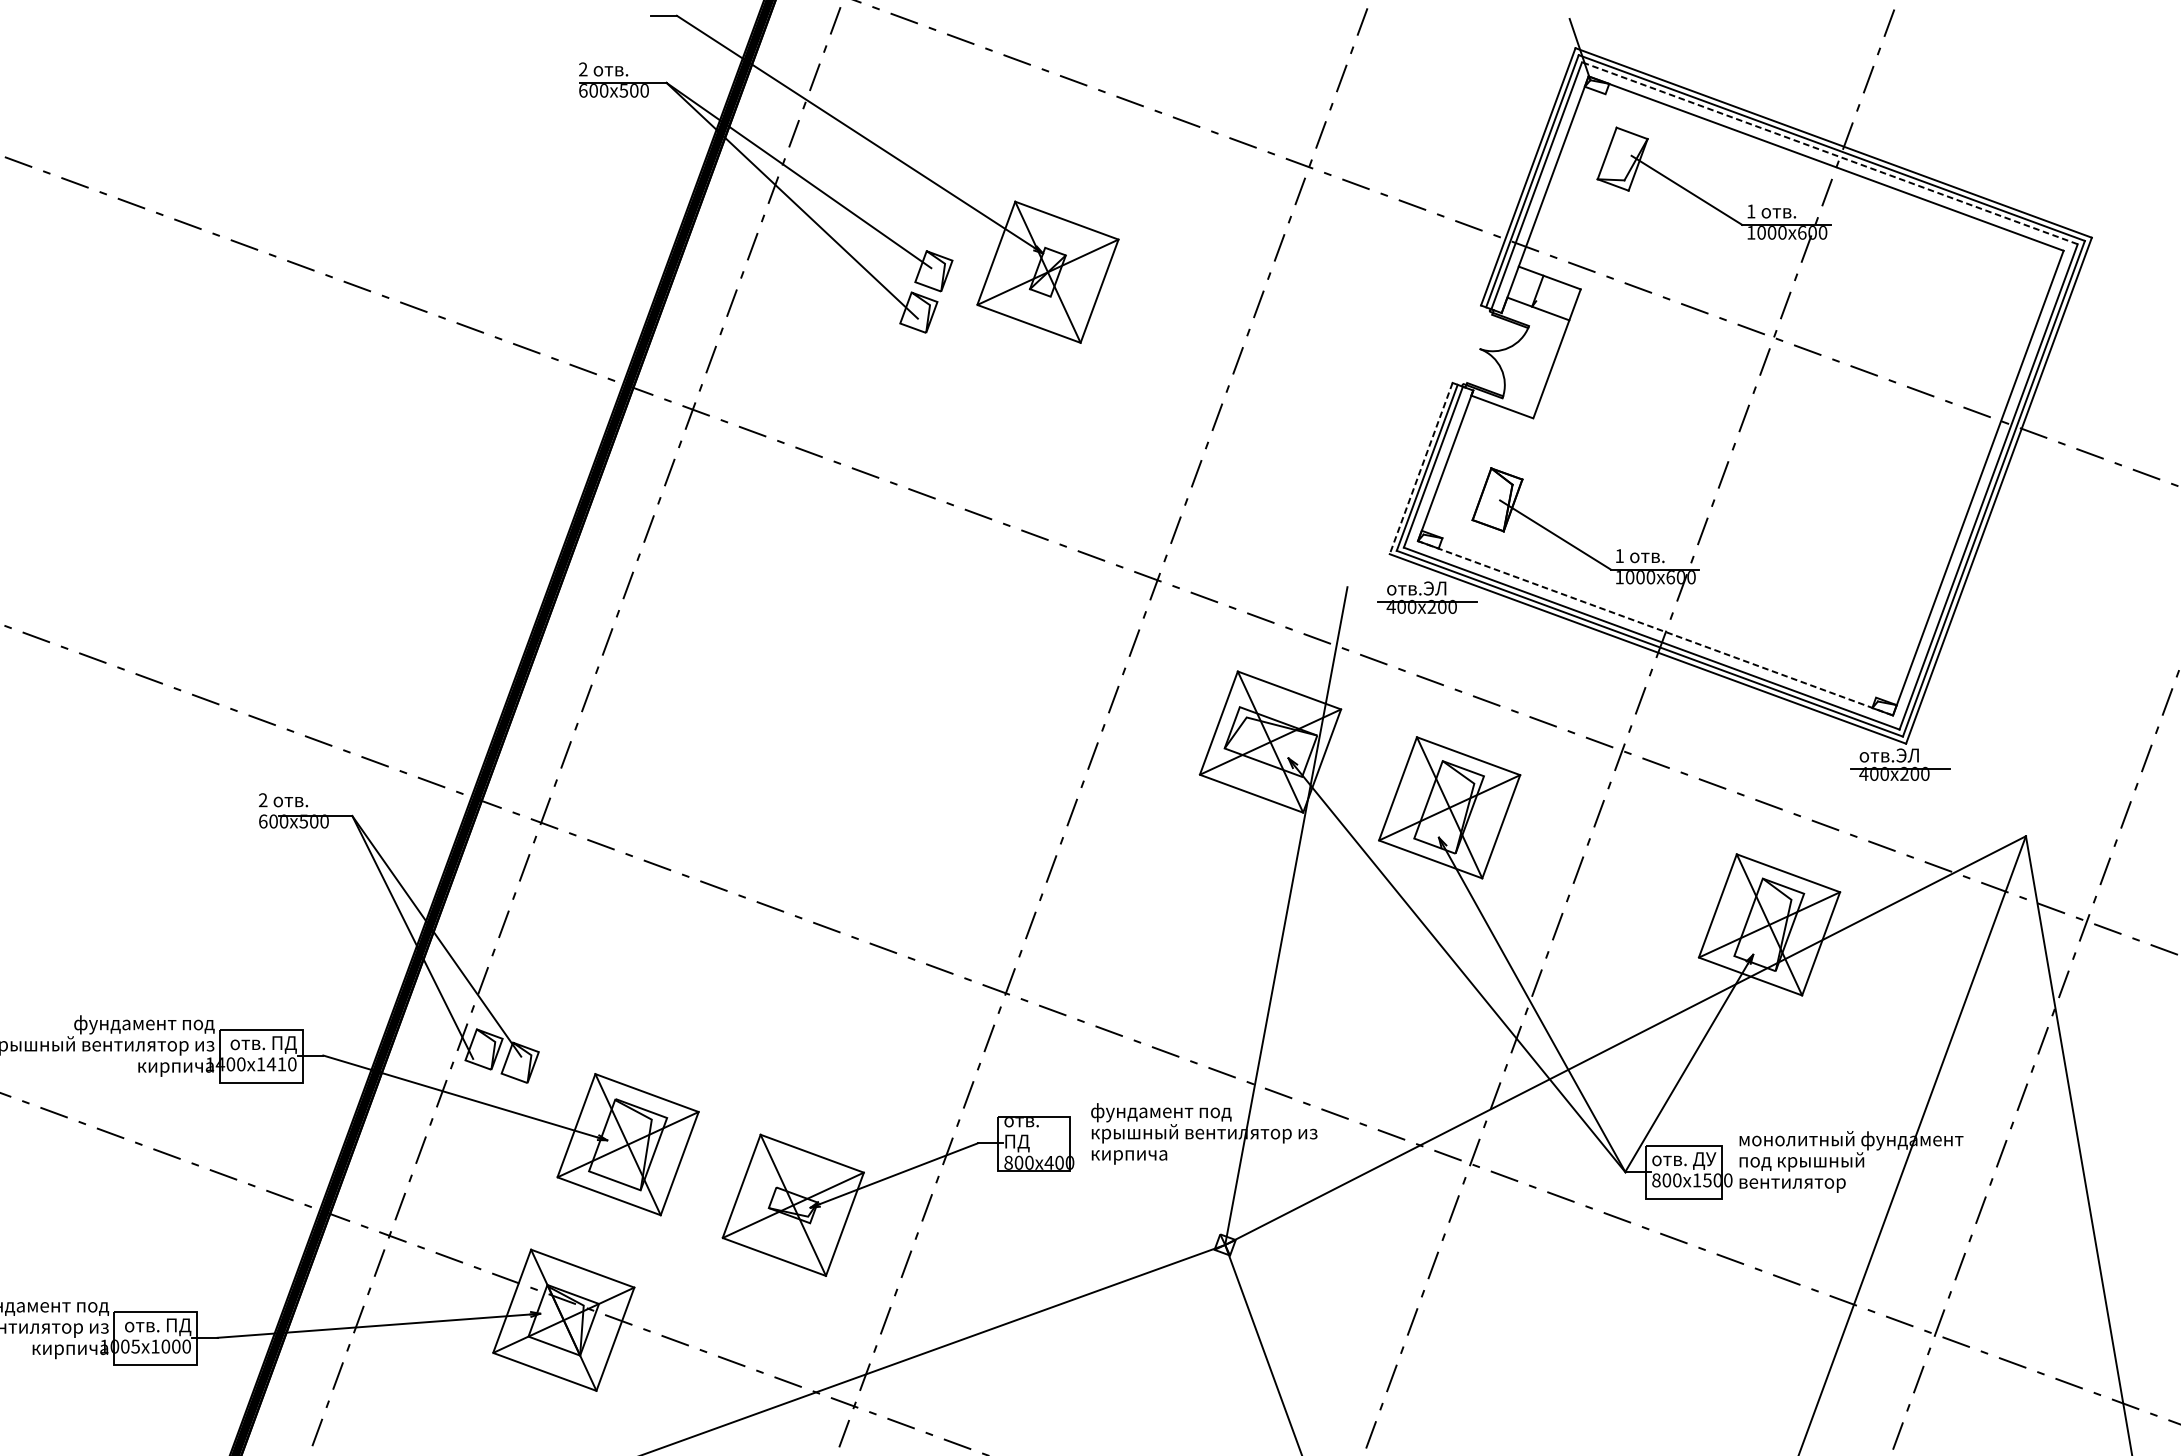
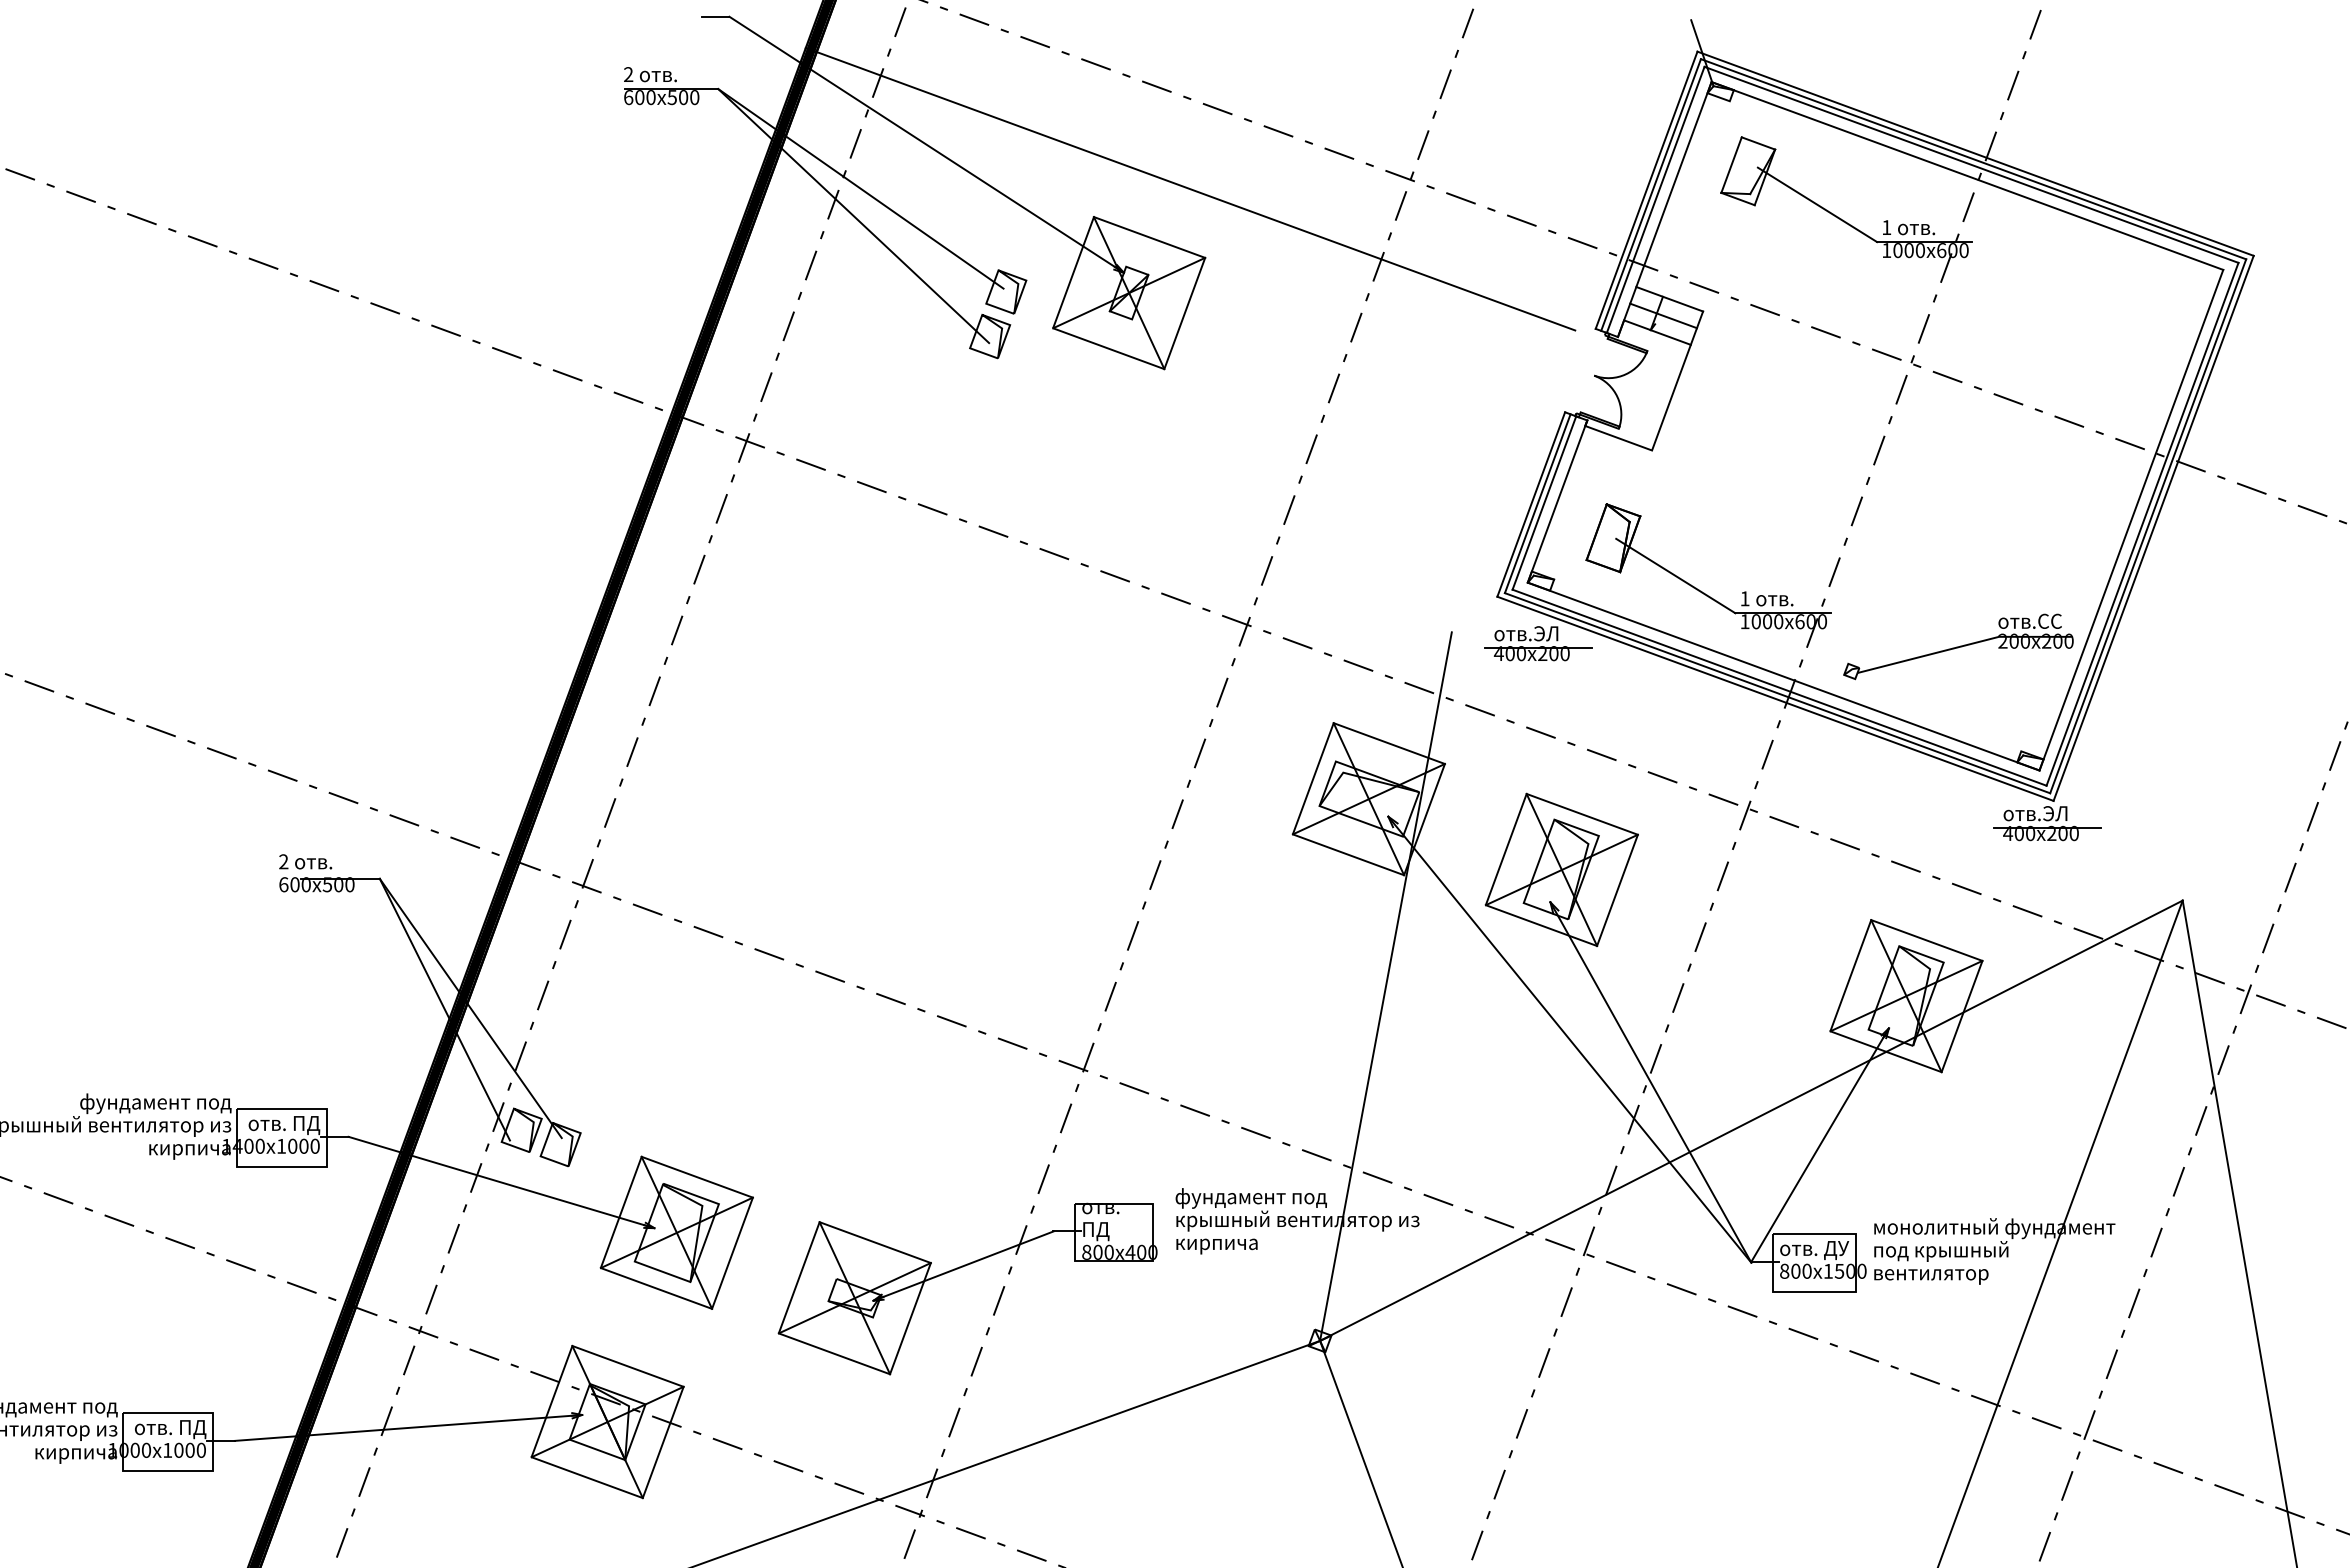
line: (1829, 152) -> (1971, 164), dashed -> solid
line: (1104, 176) -> (1190, 189), added
line: (1543, 293) -> (1663, 315), added
line: (1421, 469) -> (1531, 505), dashed -> solid
part: (1817, 600) -> (1958, 646), added
line: (1655, 628) -> (1783, 676), dashed -> solid
text: (275, 1063) -> (297, 1145), 1400x1410 -> 1400x1000
text: (135, 1345) -> (146, 1449), 1005x1000 -> 1000x1000

